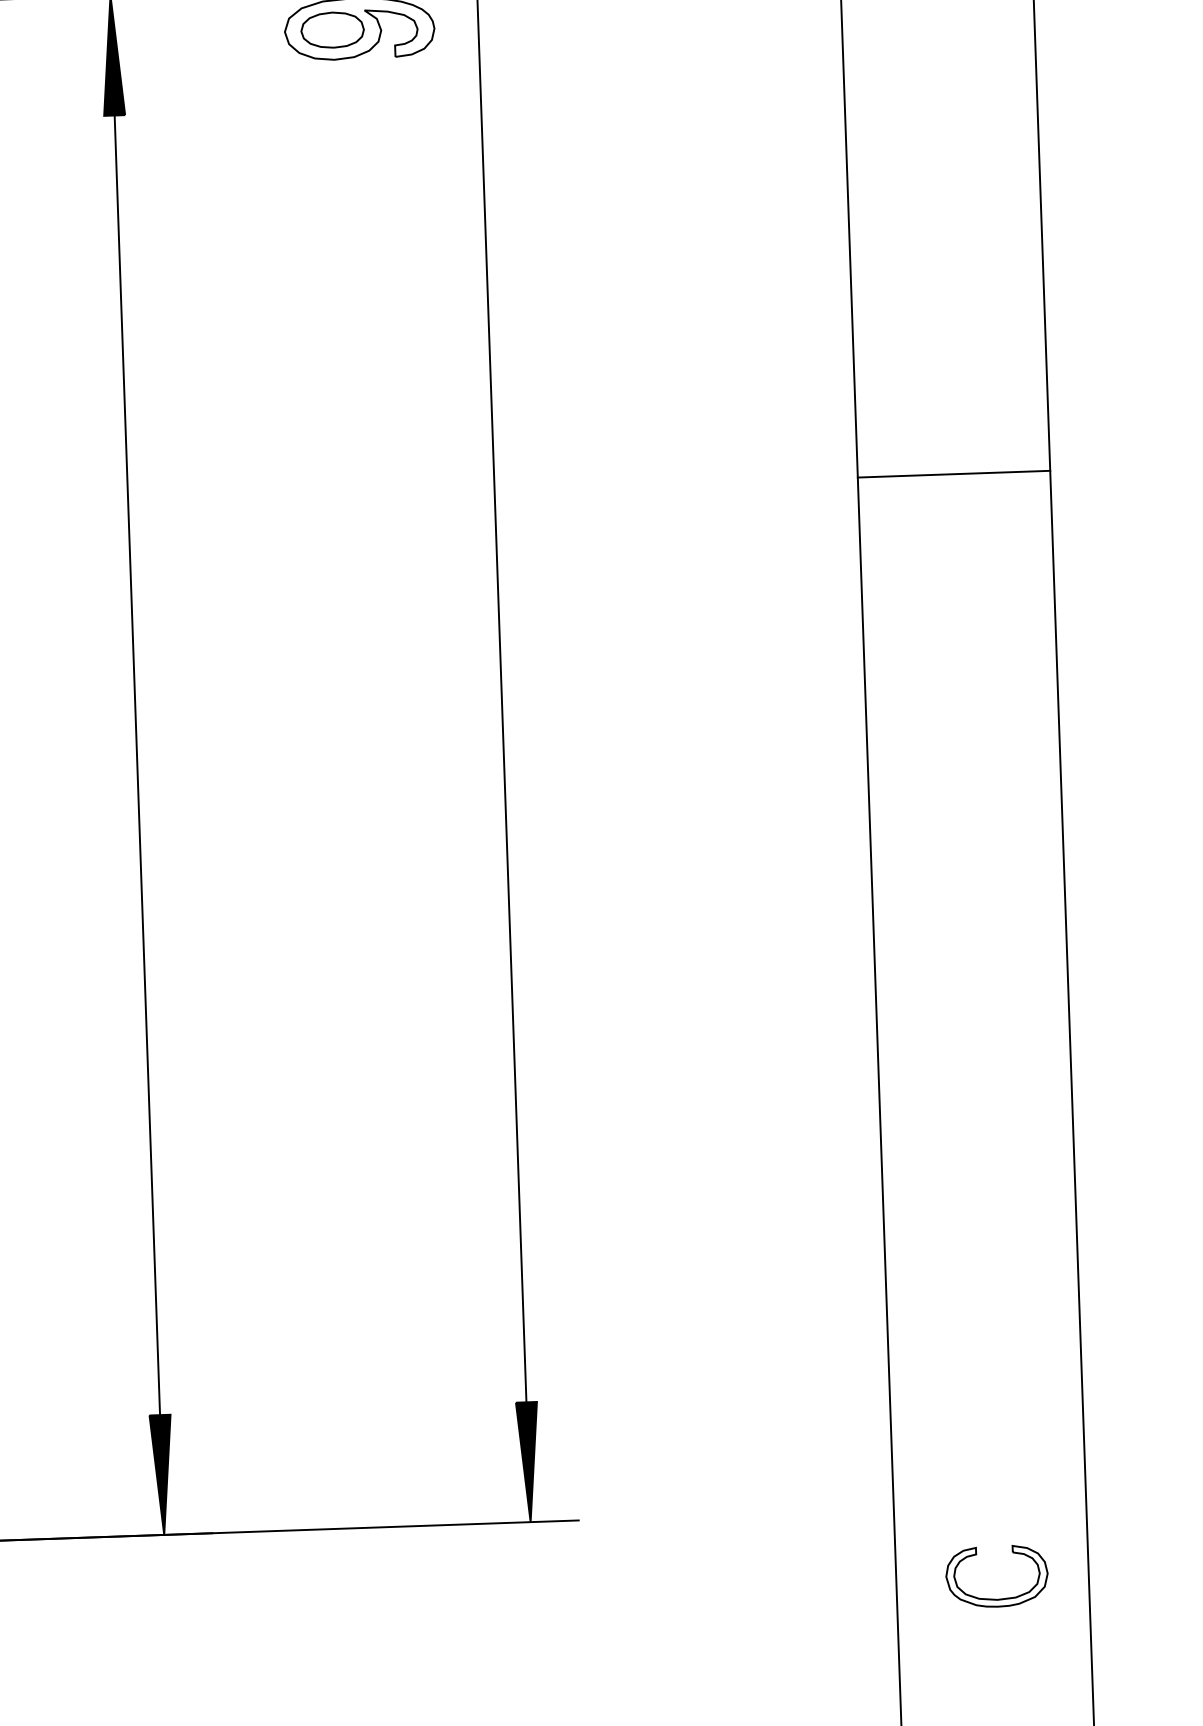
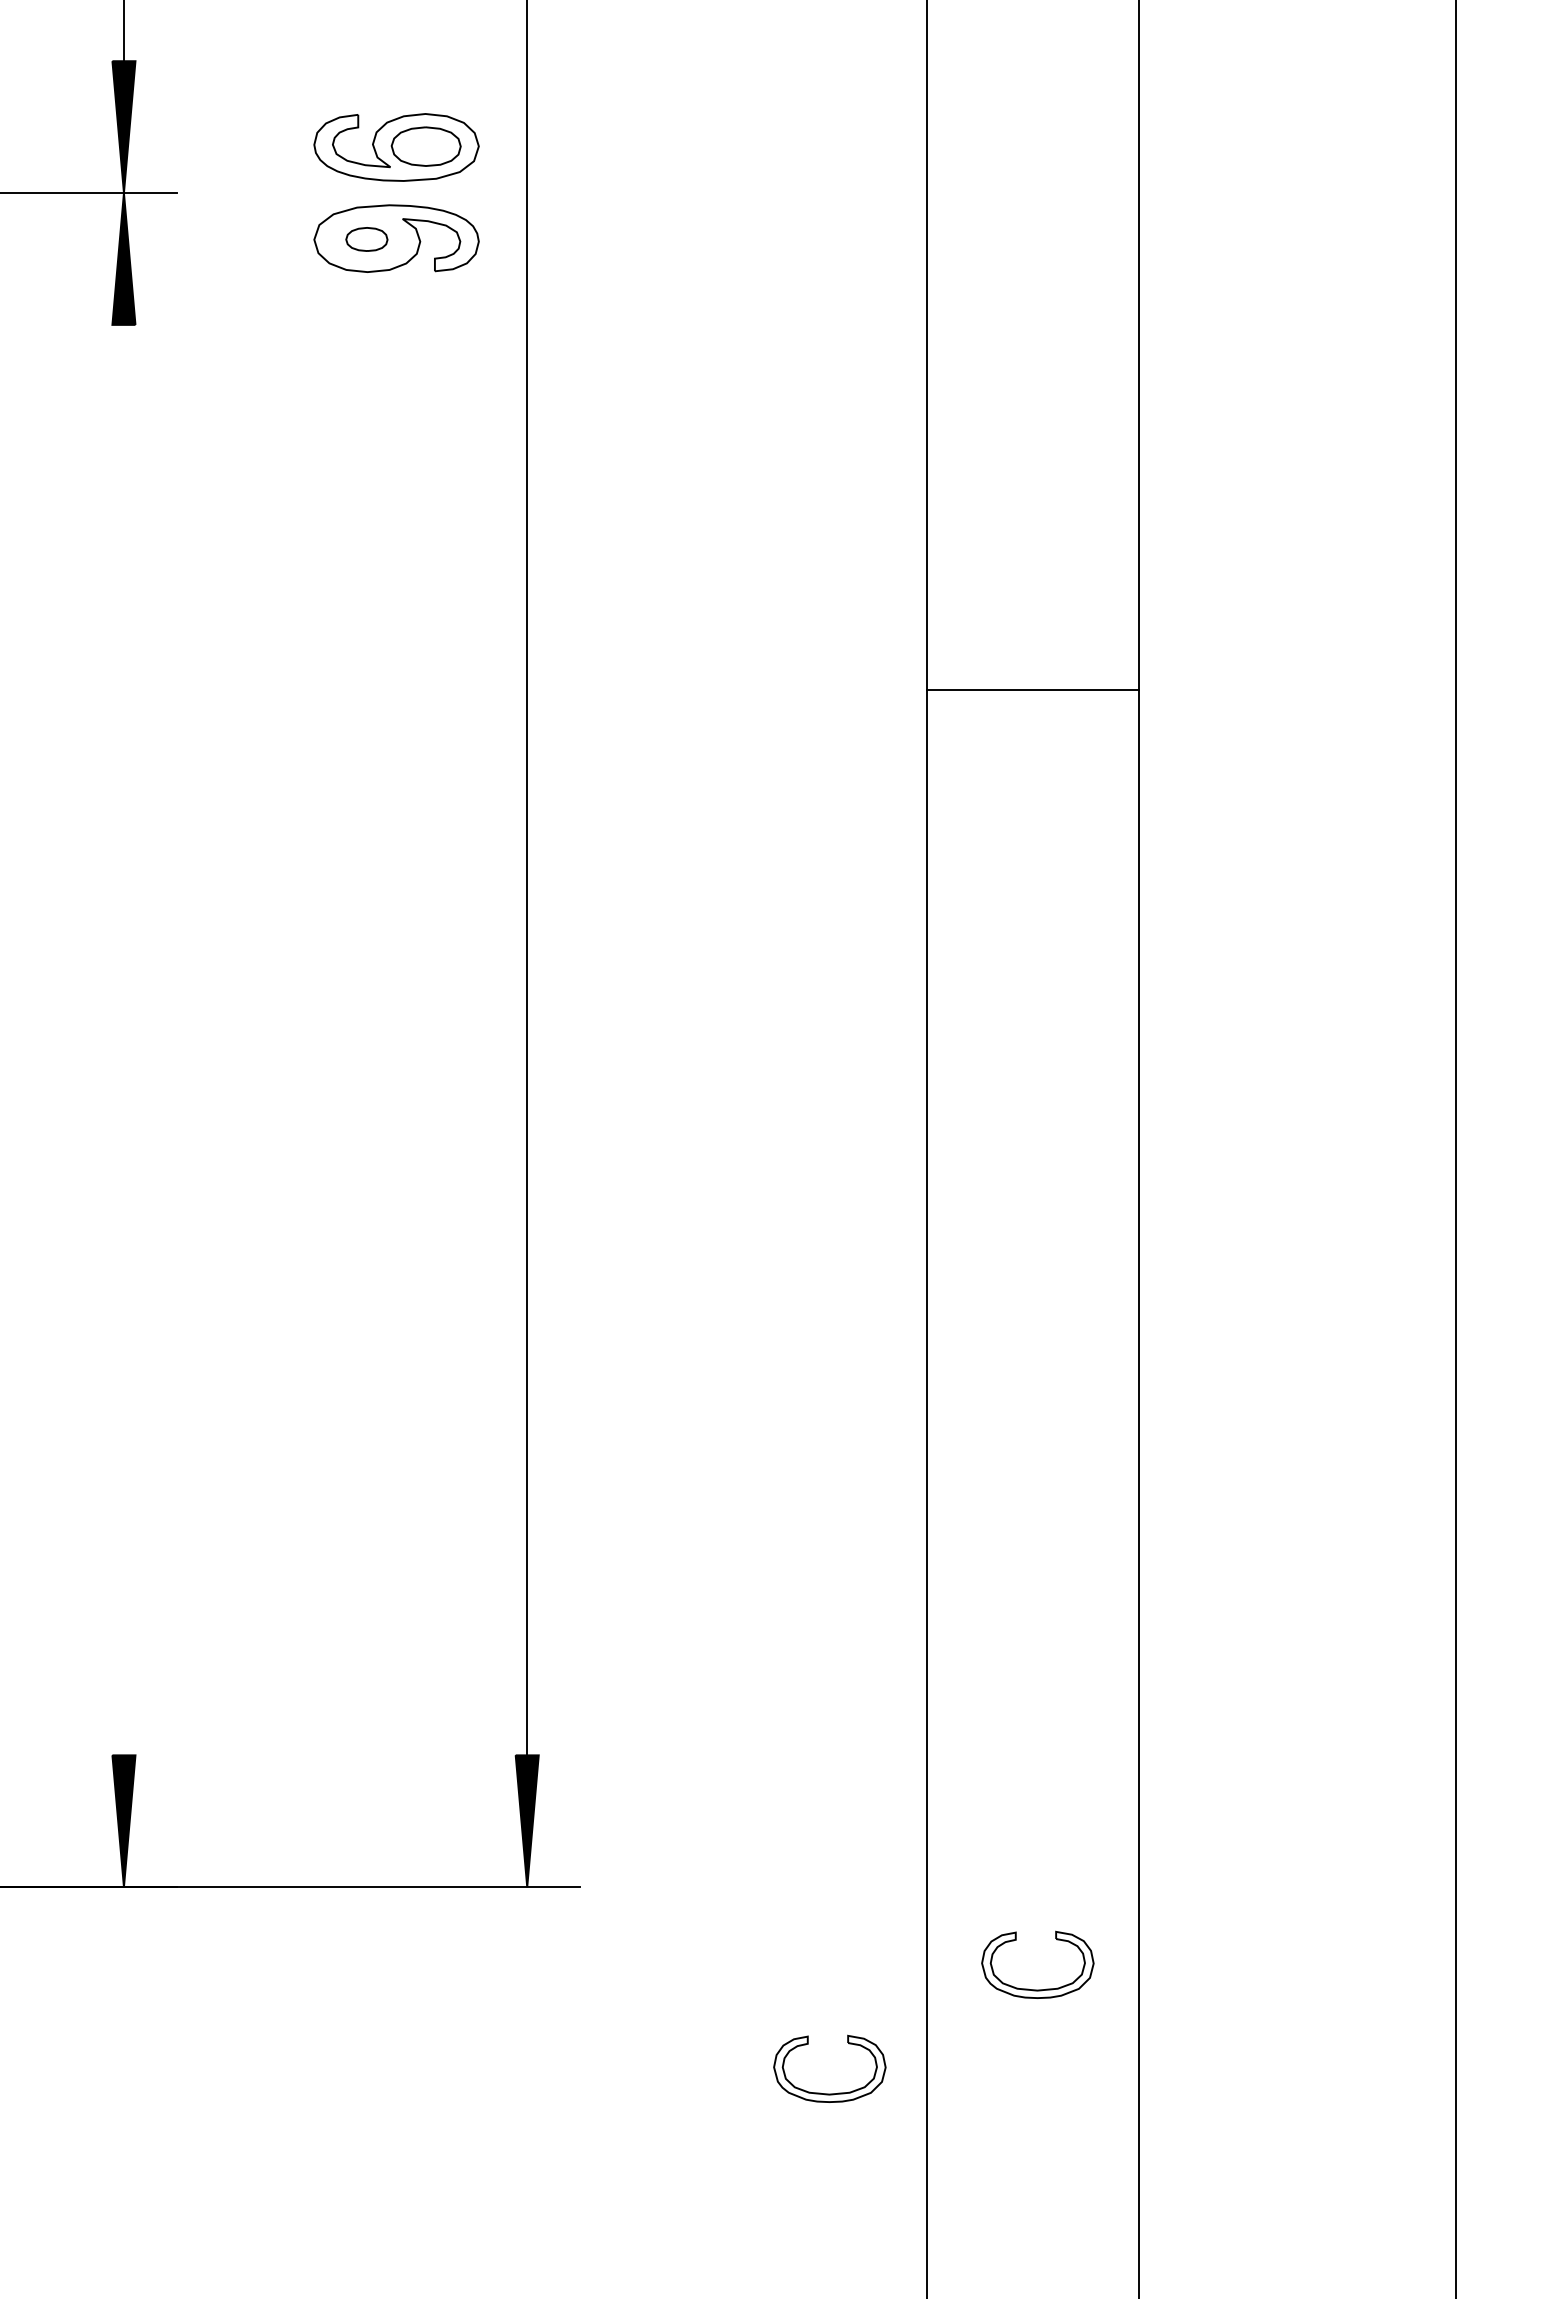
part: (332, 30) -> (366, 239), size x0.6
line: (953, 474) -> (1032, 690), moved
line: (136, 764) -> (123, 1039), removed
part: (811, 1699) -> (829, 2093), added

